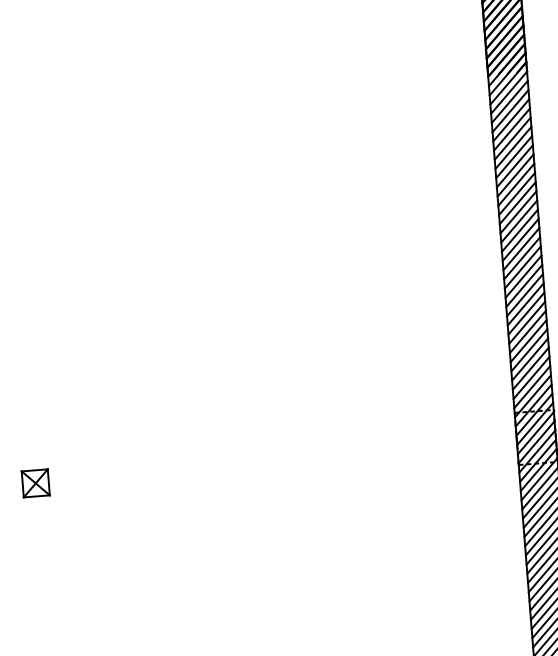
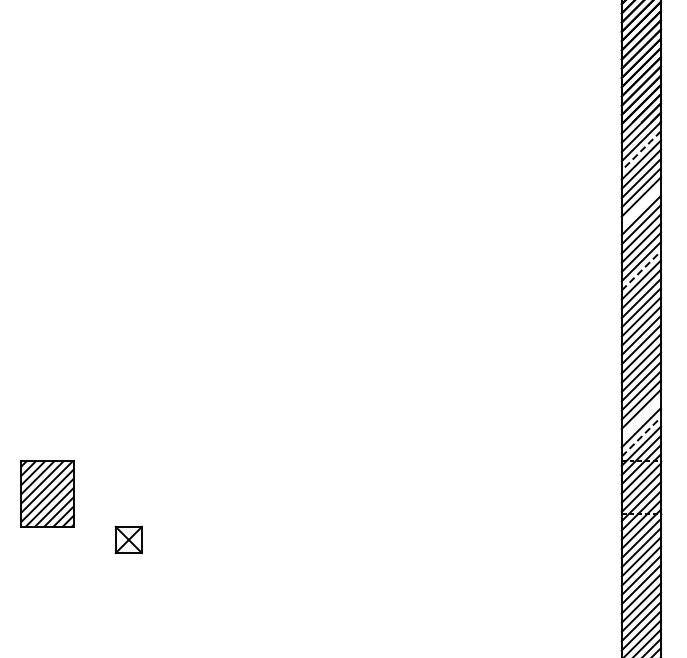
line: (509, 101) -> (641, 150), solid -> dashed
line: (513, 156) -> (640, 205), removed
line: (519, 221) -> (641, 270), solid -> dashed
line: (529, 368) -> (640, 418), removed
line: (532, 386) -> (641, 436), solid -> dashed
part: (35, 482) -> (128, 539), moved

